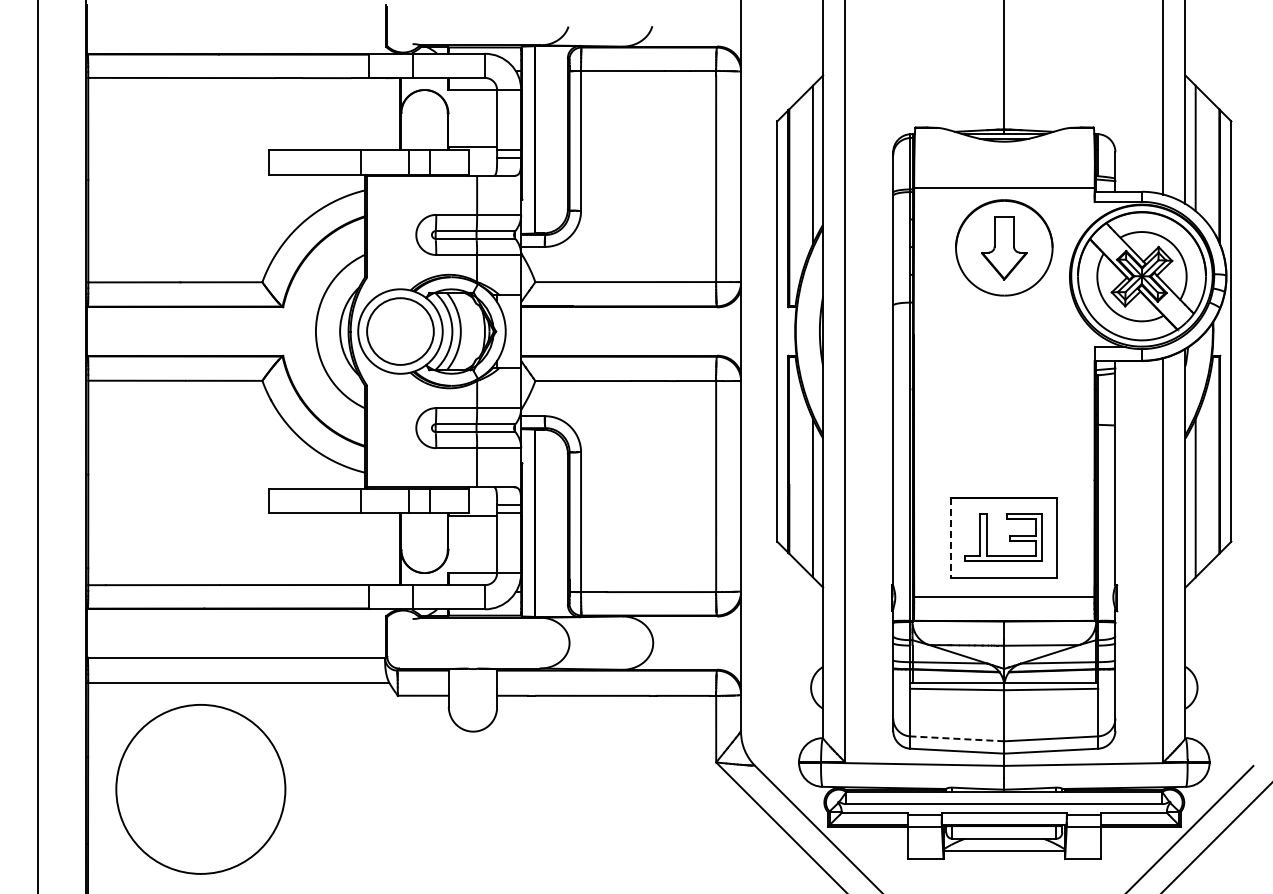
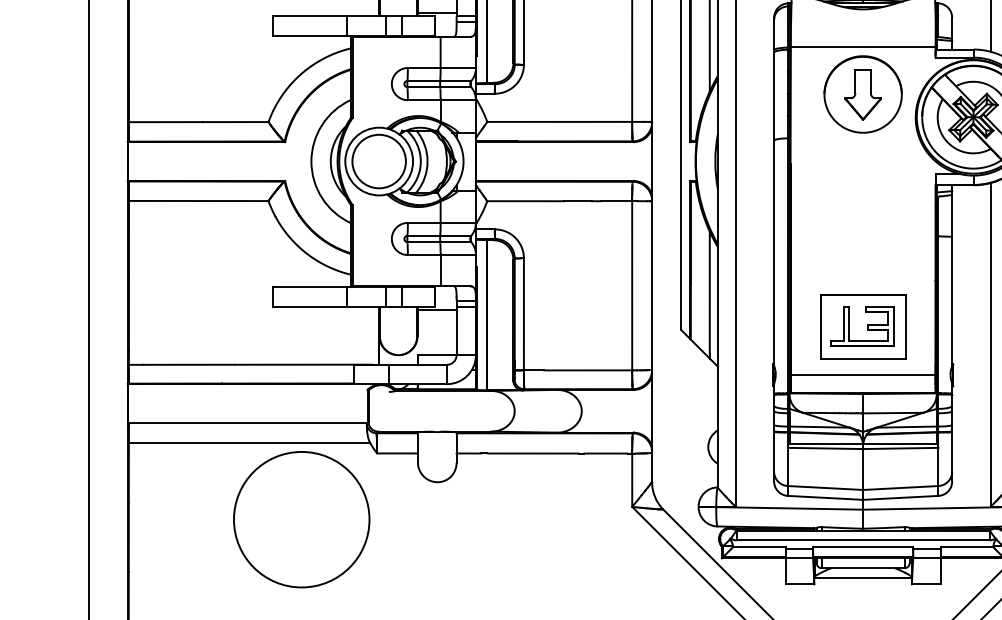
line: (951, 537) -> (820, 326), dashed -> solid
line: (956, 738) -> (824, 487), dashed -> solid
circle: (200, 789) -> (301, 519), moved

